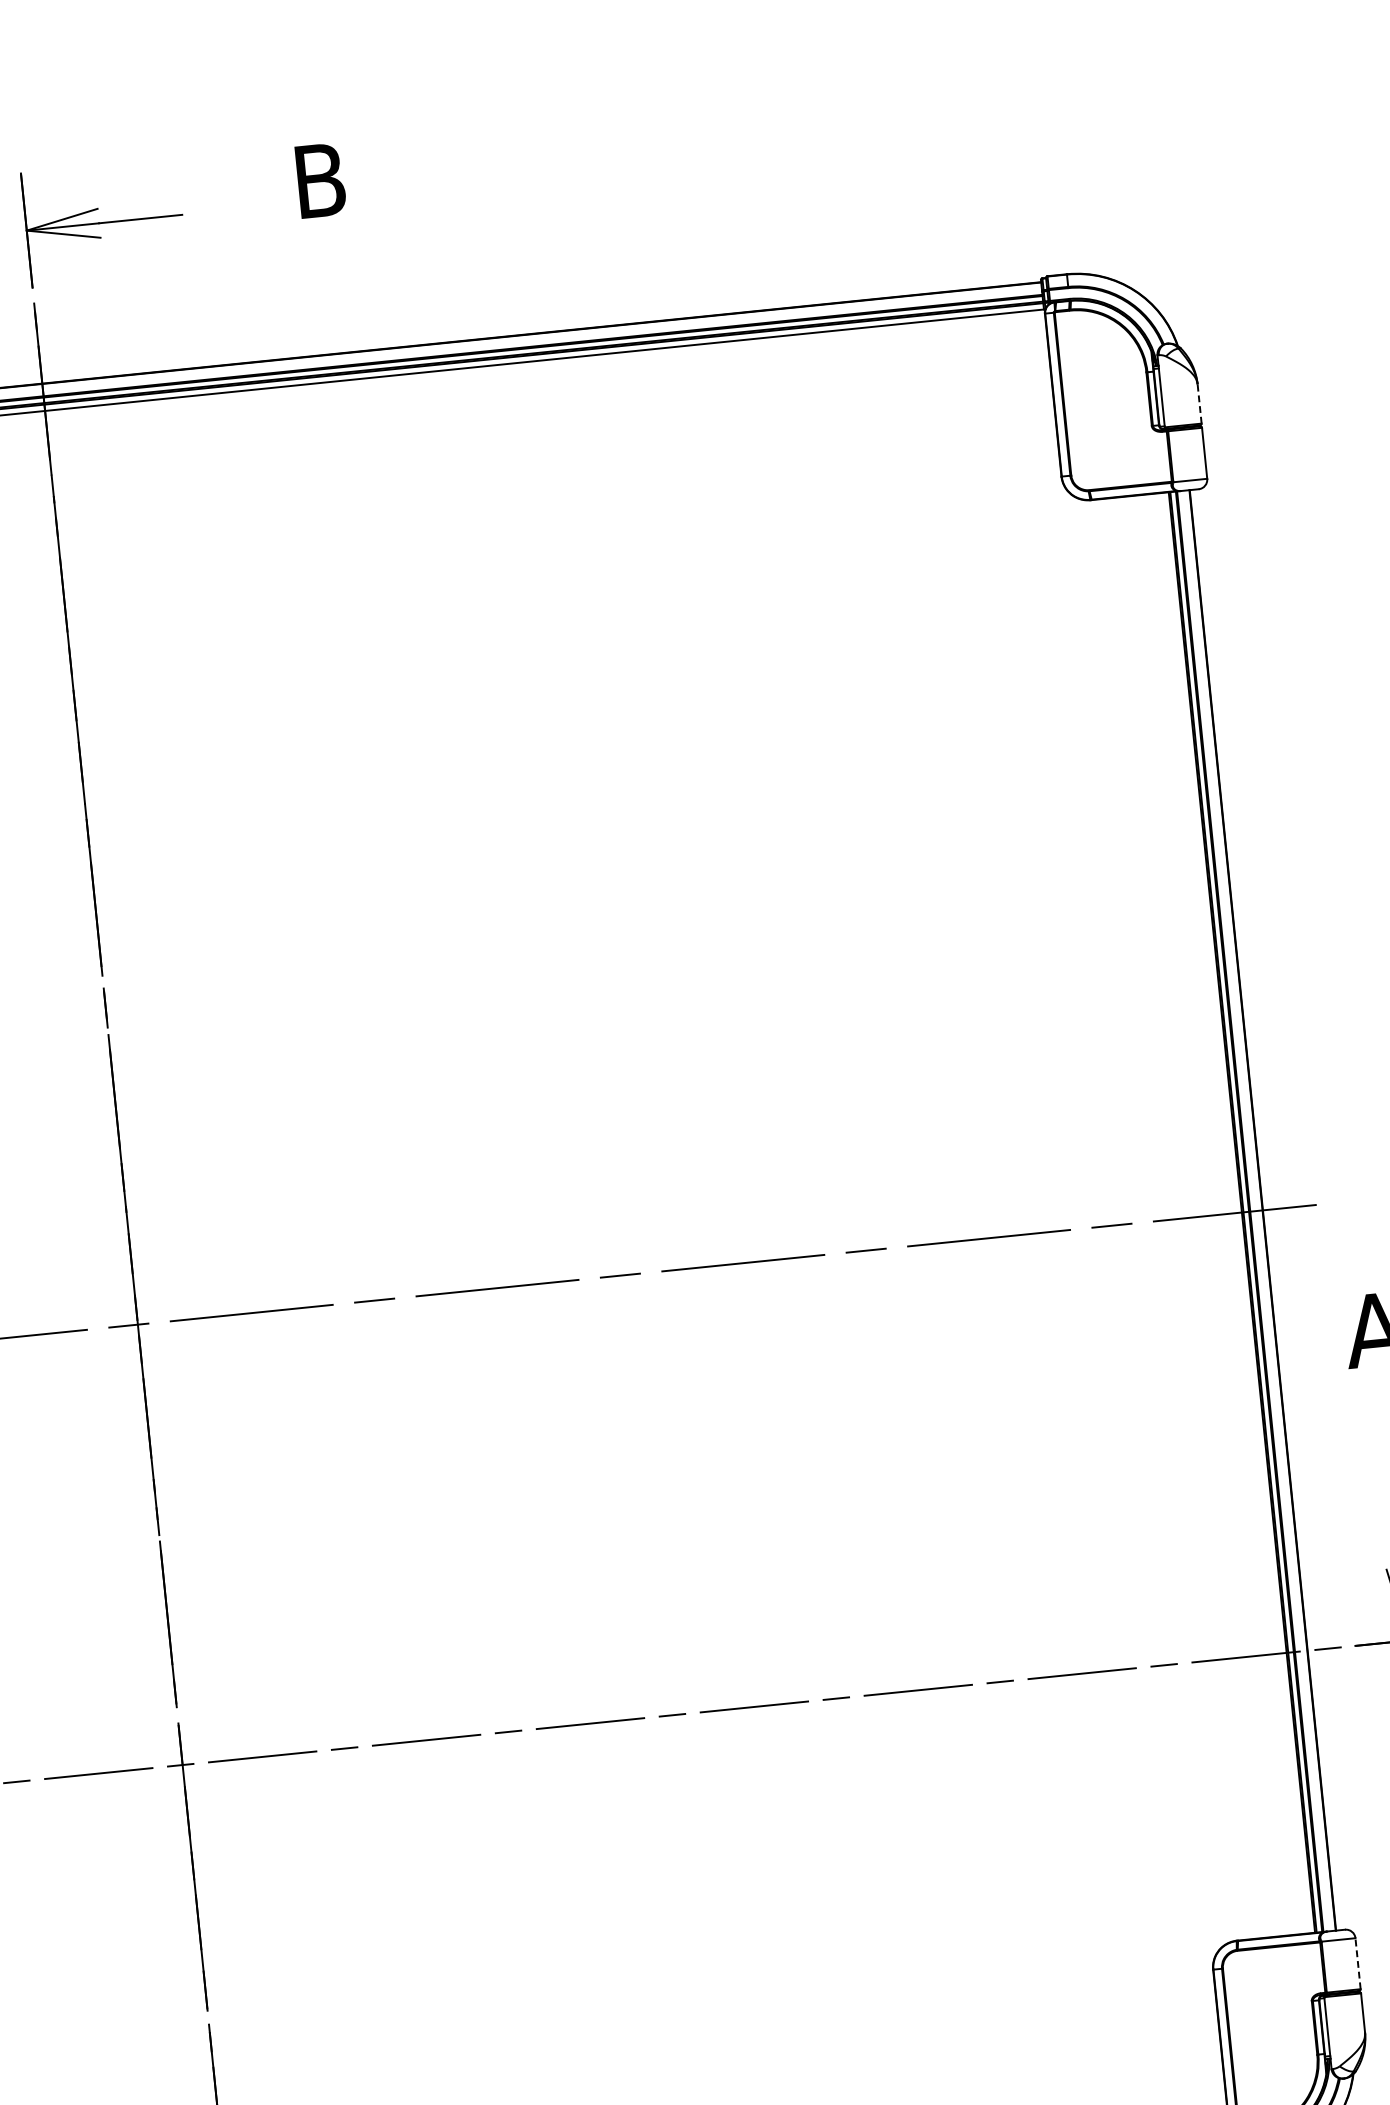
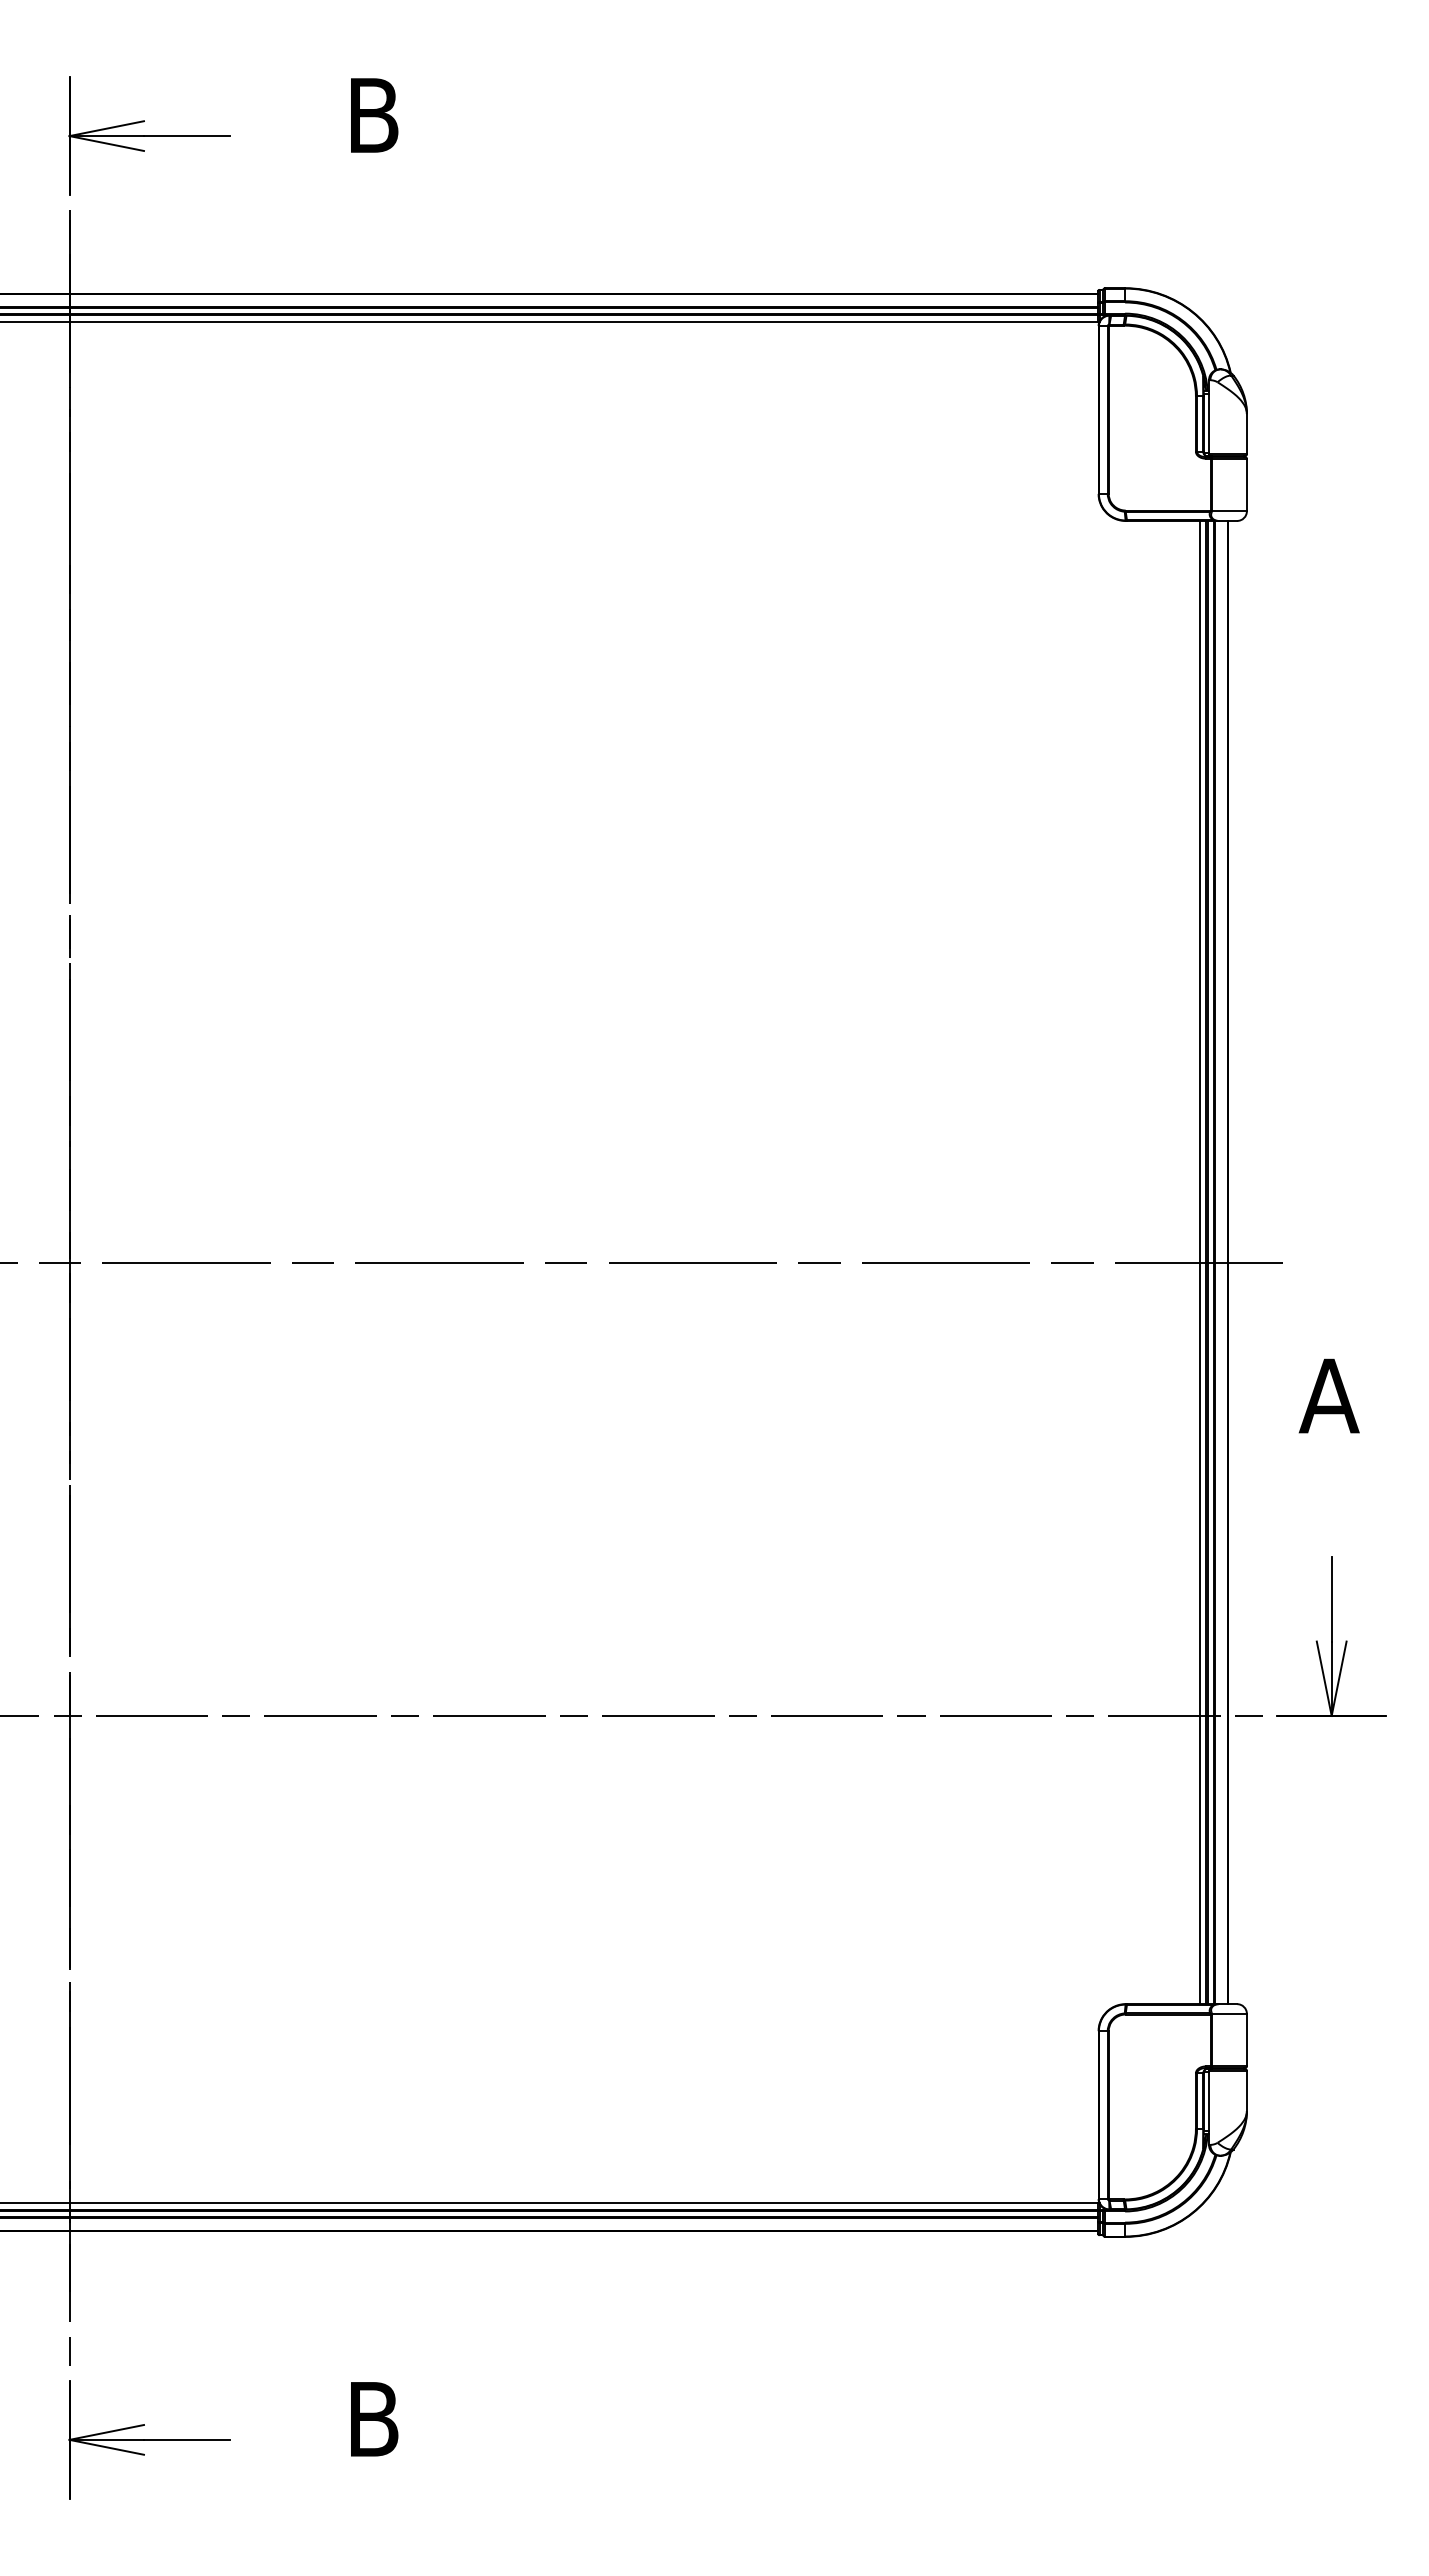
line: (1199, 403) -> (1246, 433), dashed -> solid
line: (1235, 1213) -> (1199, 1262), added
line: (1357, 1963) -> (1246, 2039), dashed -> solid

